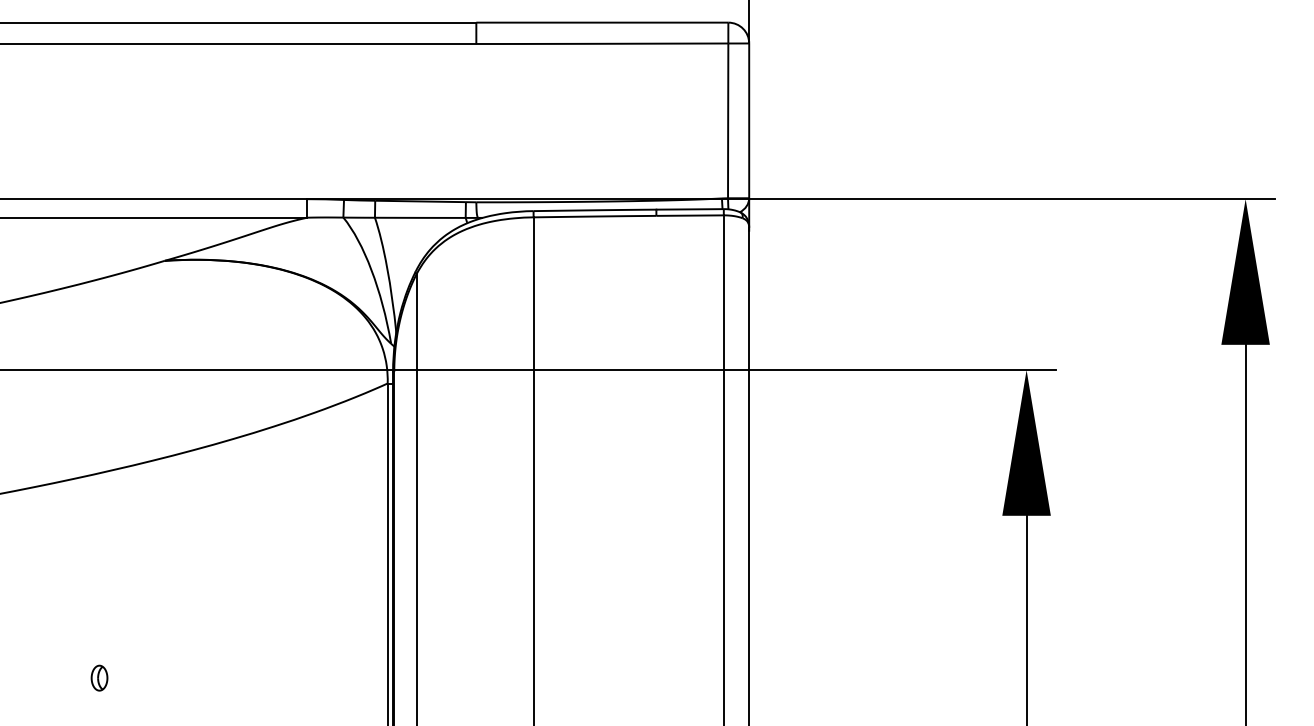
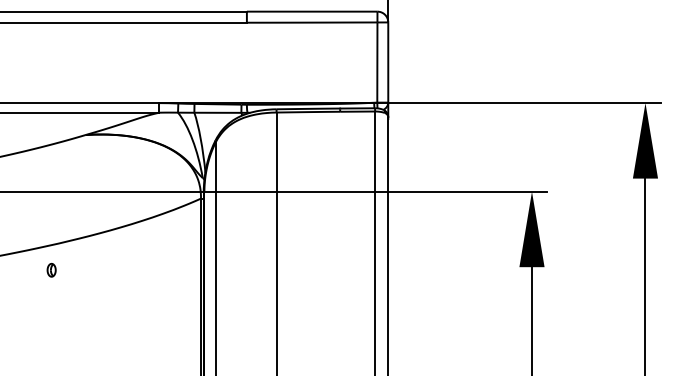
part: (99, 678) -> (51, 270), moved

